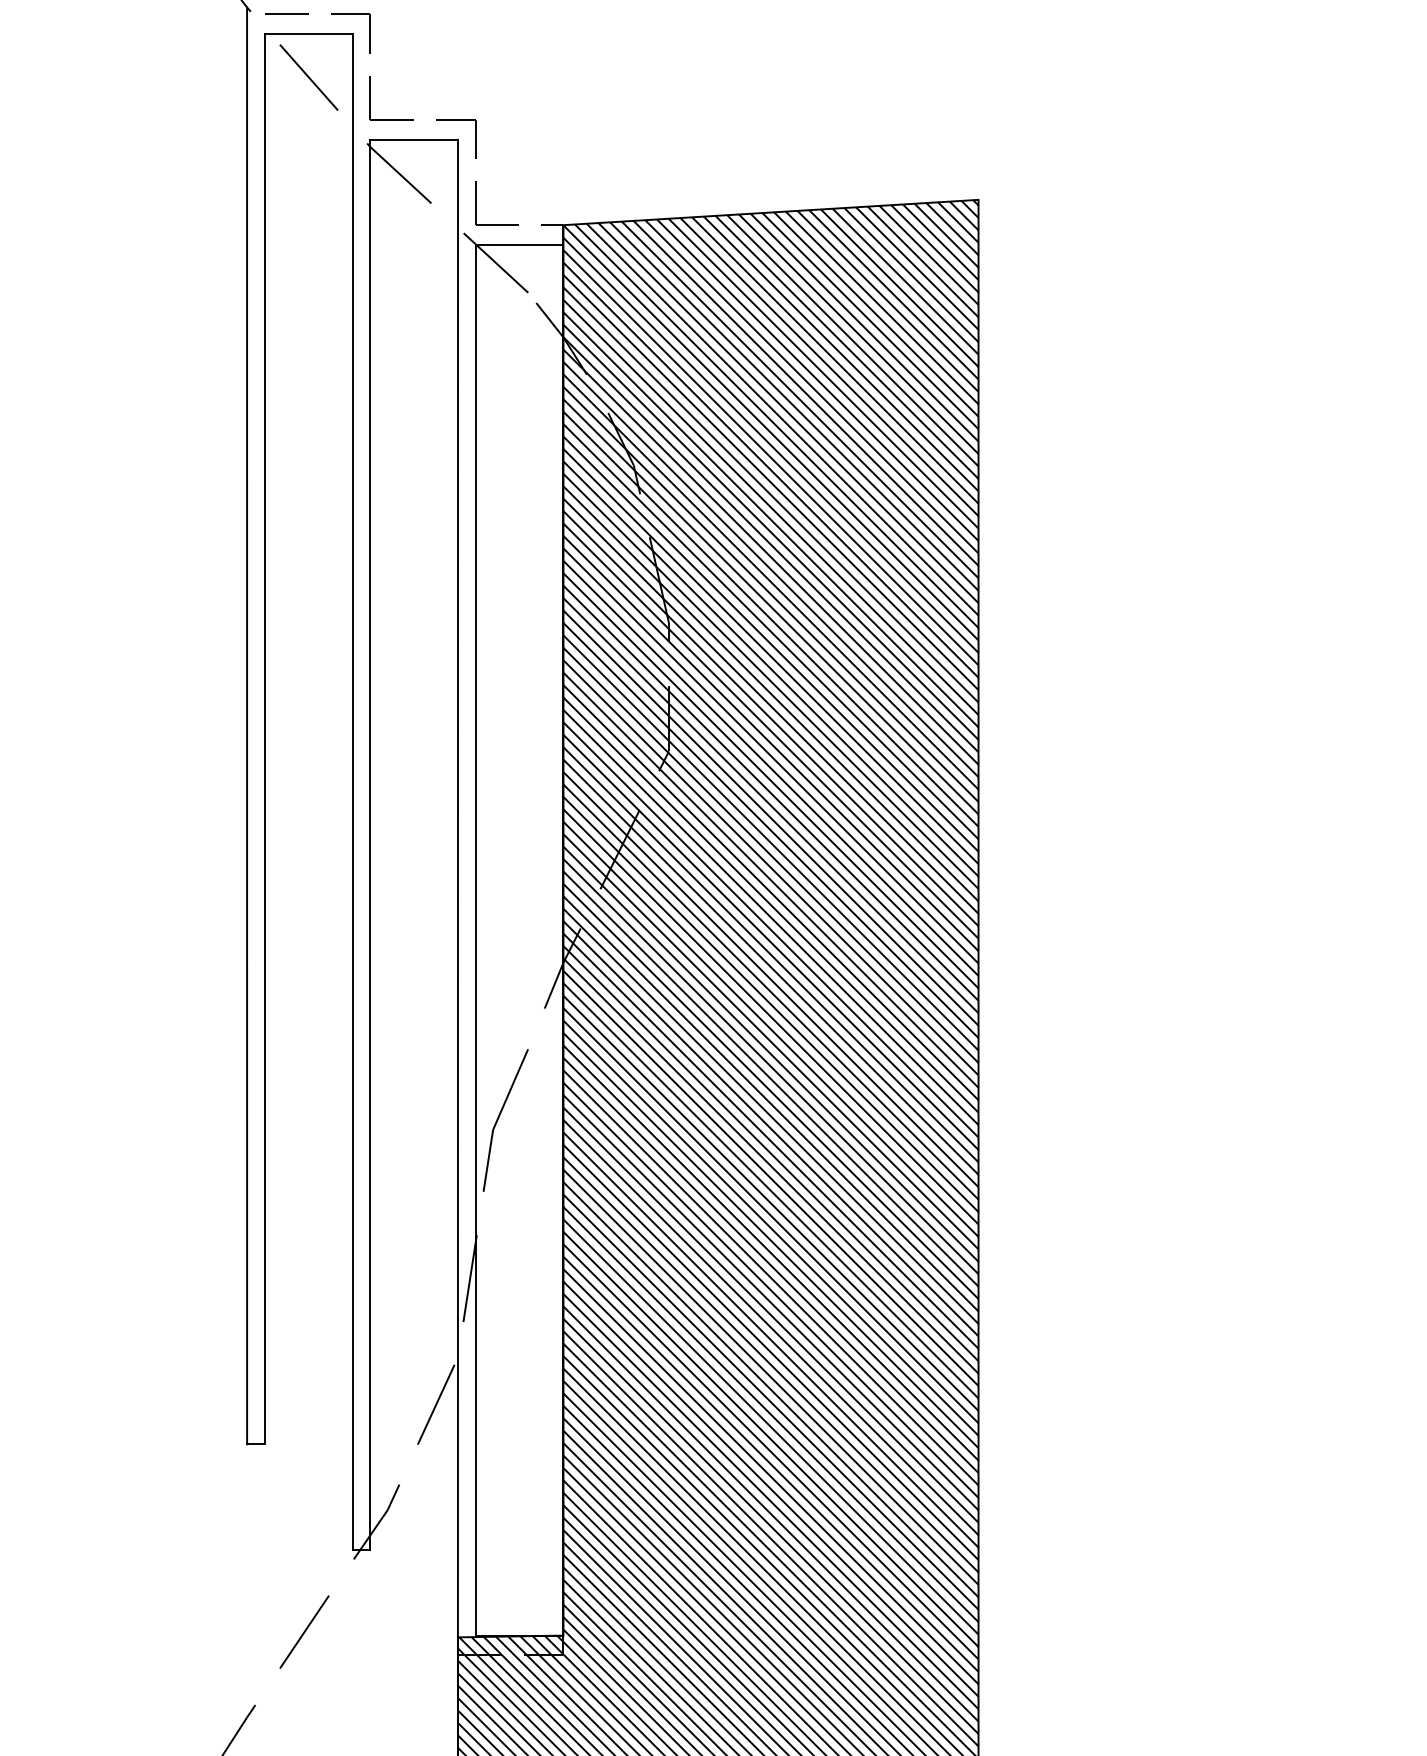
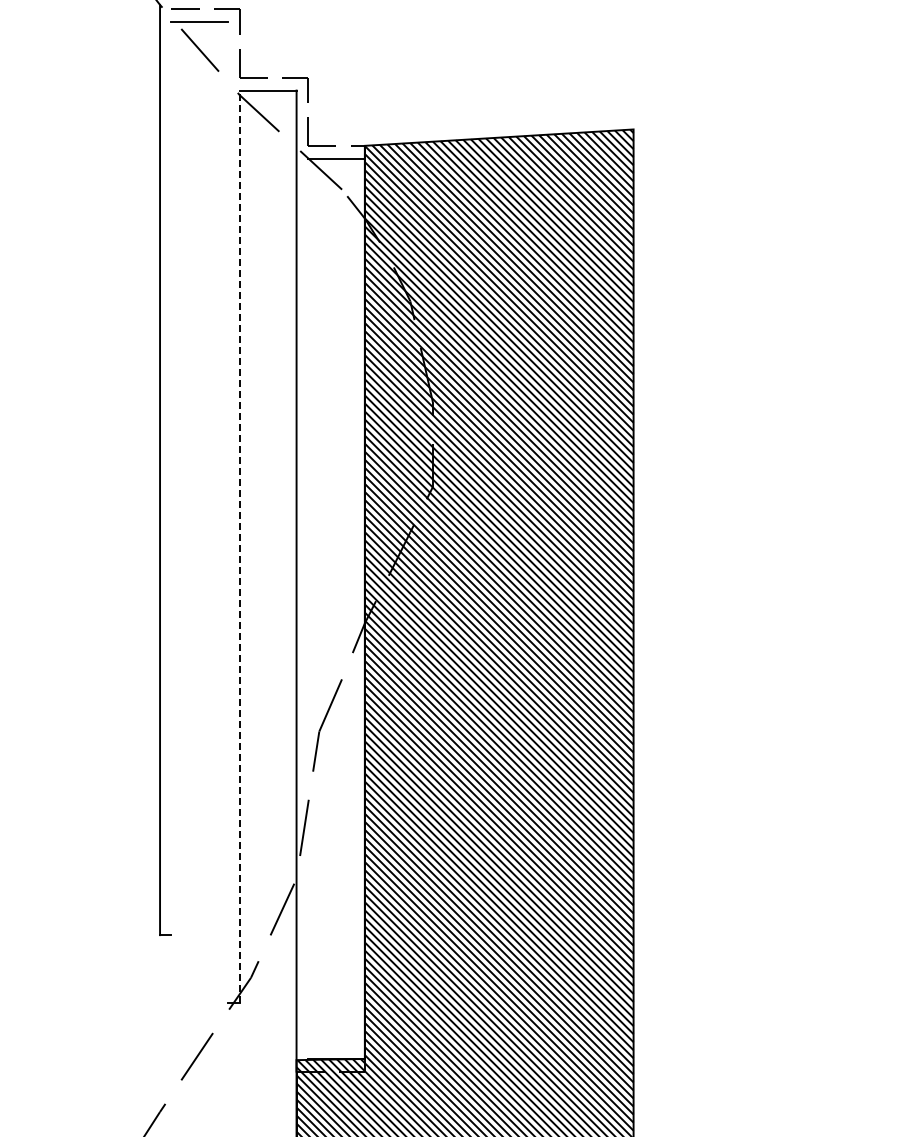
line: (264, 738) -> (171, 478), removed
line: (352, 791) -> (228, 512), removed
line: (369, 844) -> (239, 546), solid -> dashed
line: (474, 939) -> (307, 608), removed

